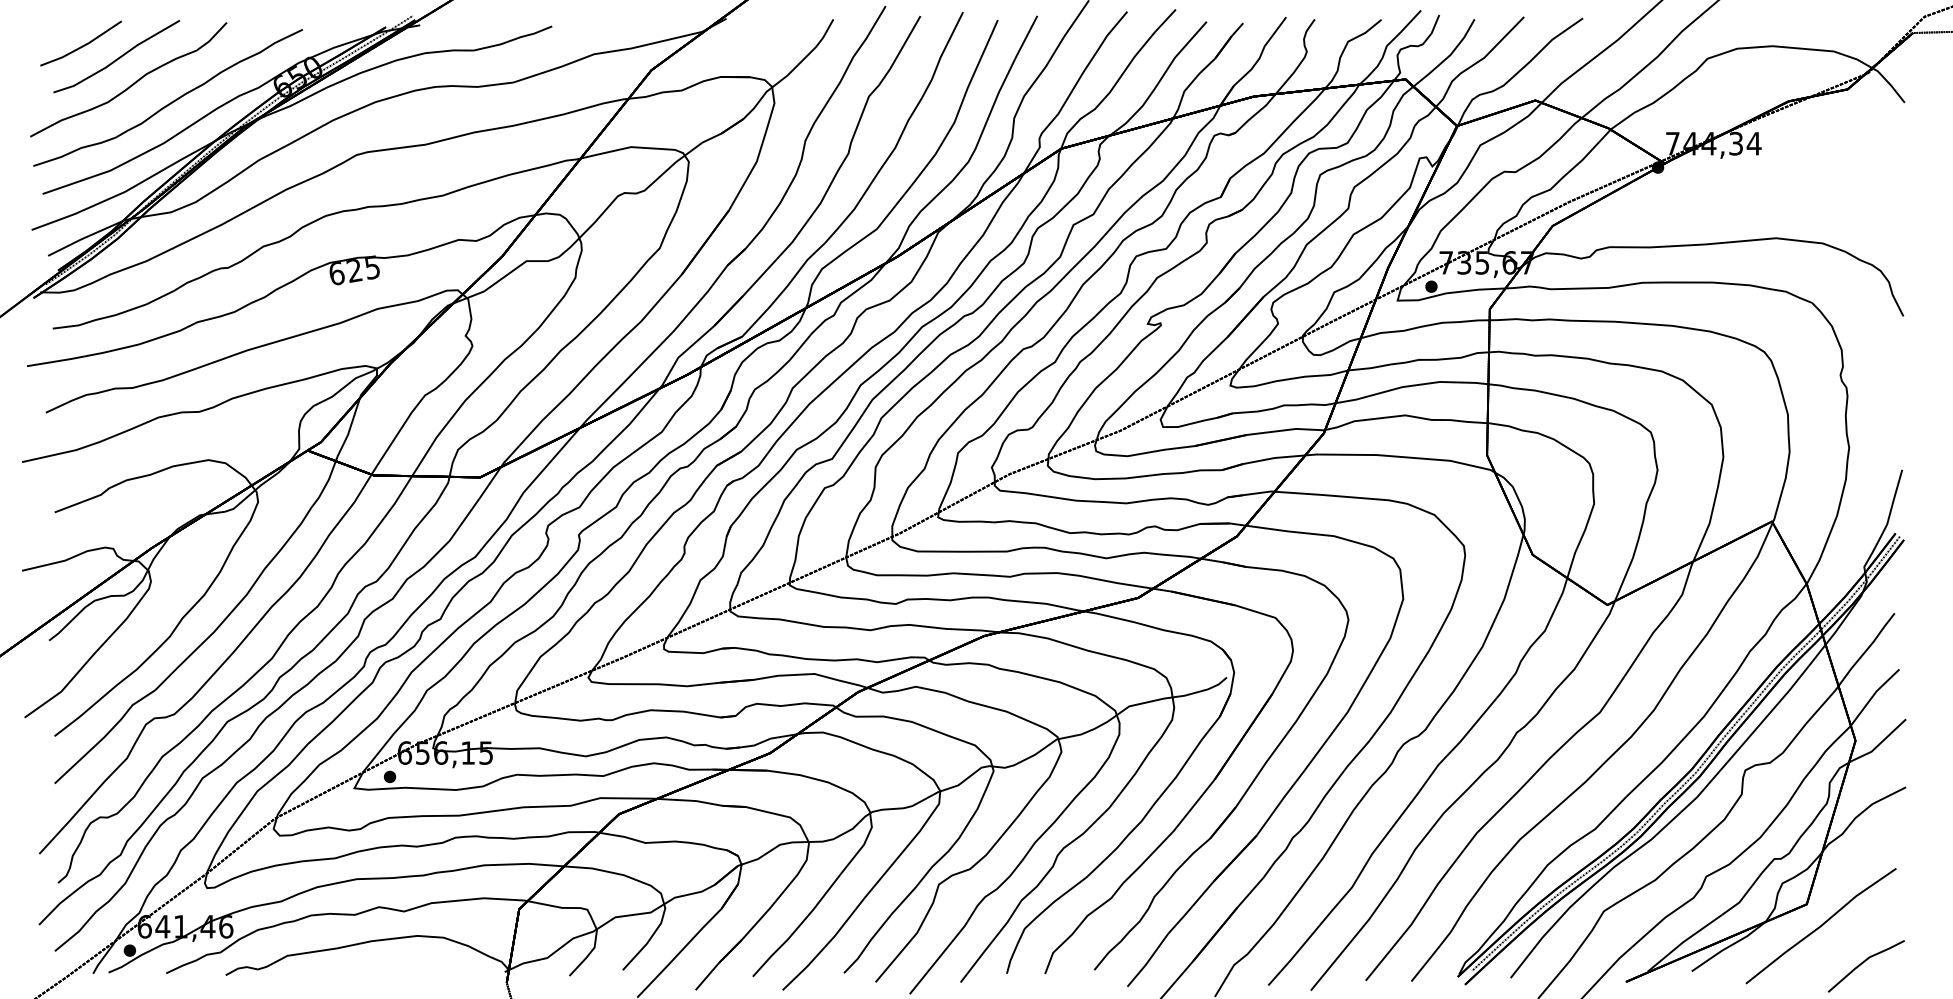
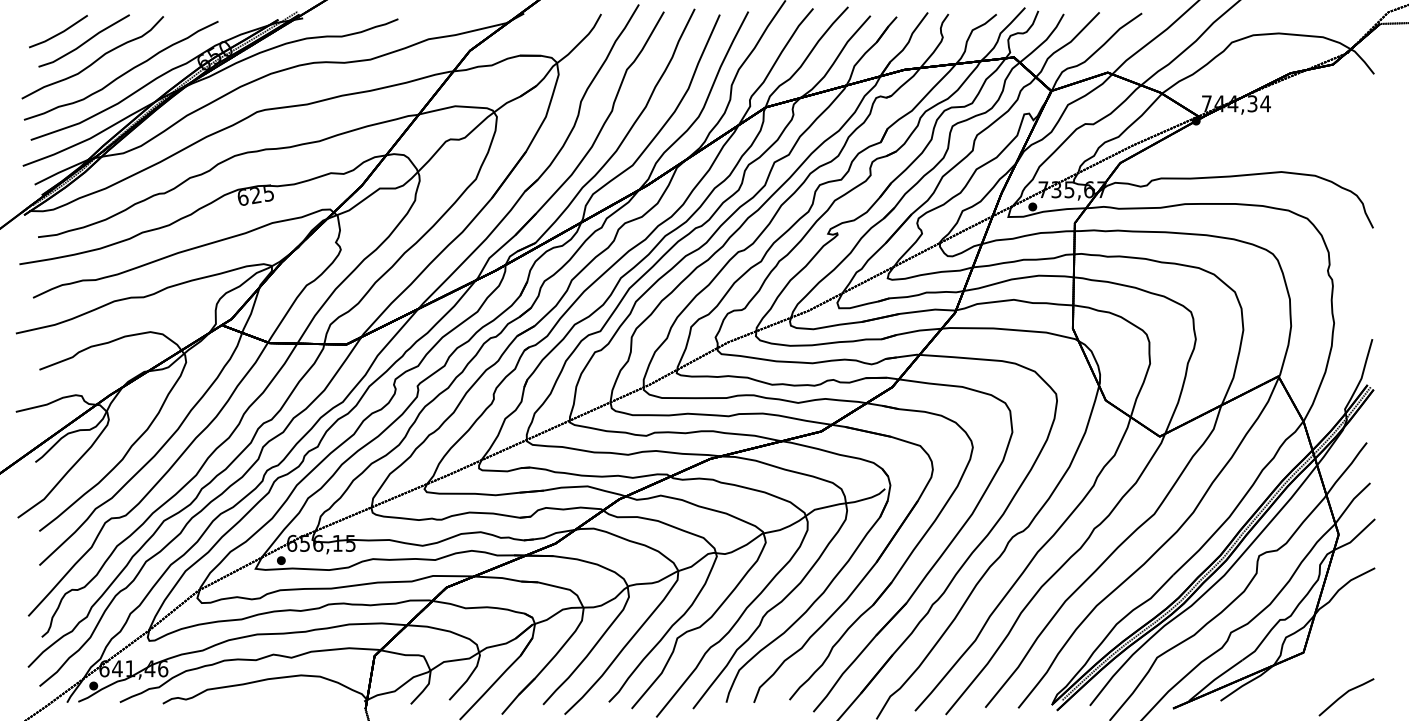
line: (1820, 926) -> (1313, 668), removed

